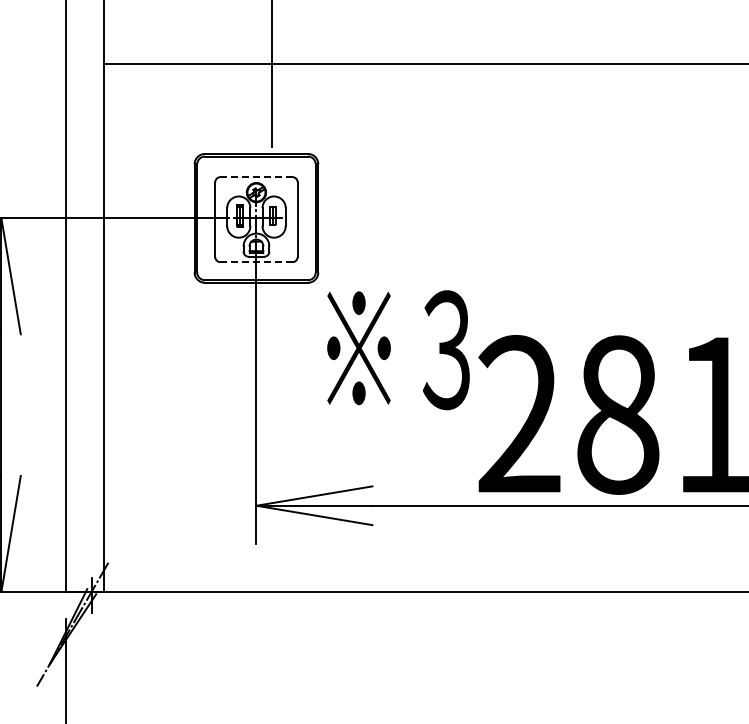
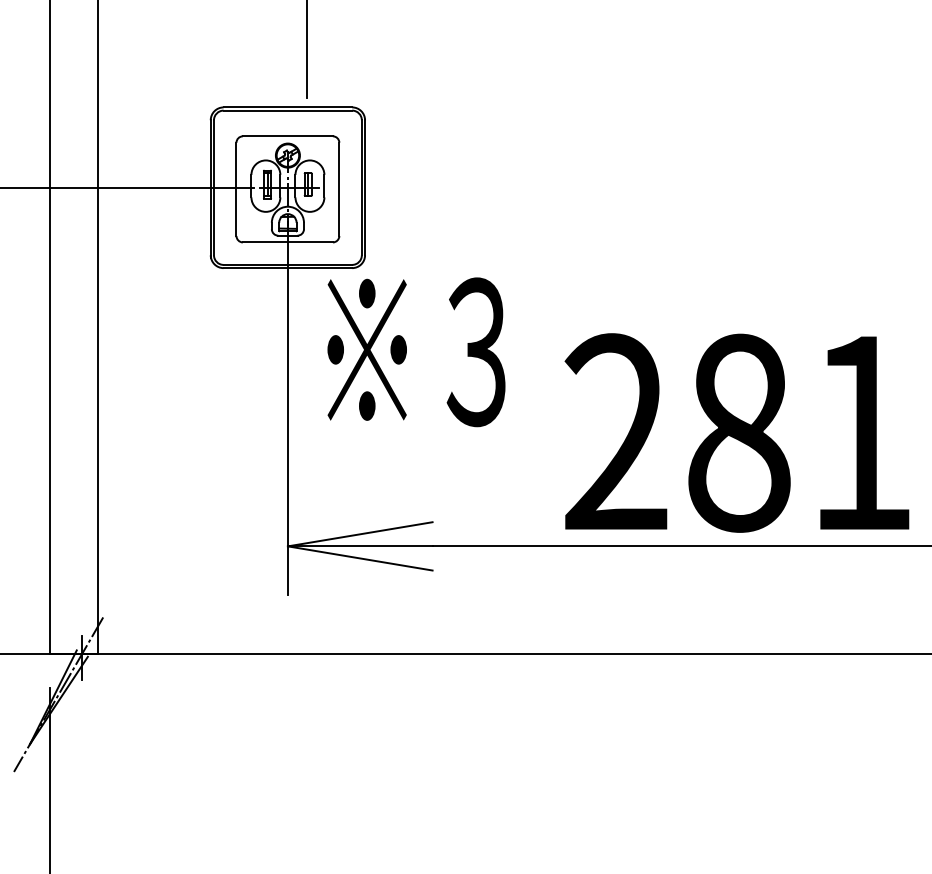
line: (256, 177) -> (287, 136), dashed -> solid
line: (256, 262) -> (287, 242), dashed -> solid
text: (398, 350) -> (416, 352), moved

